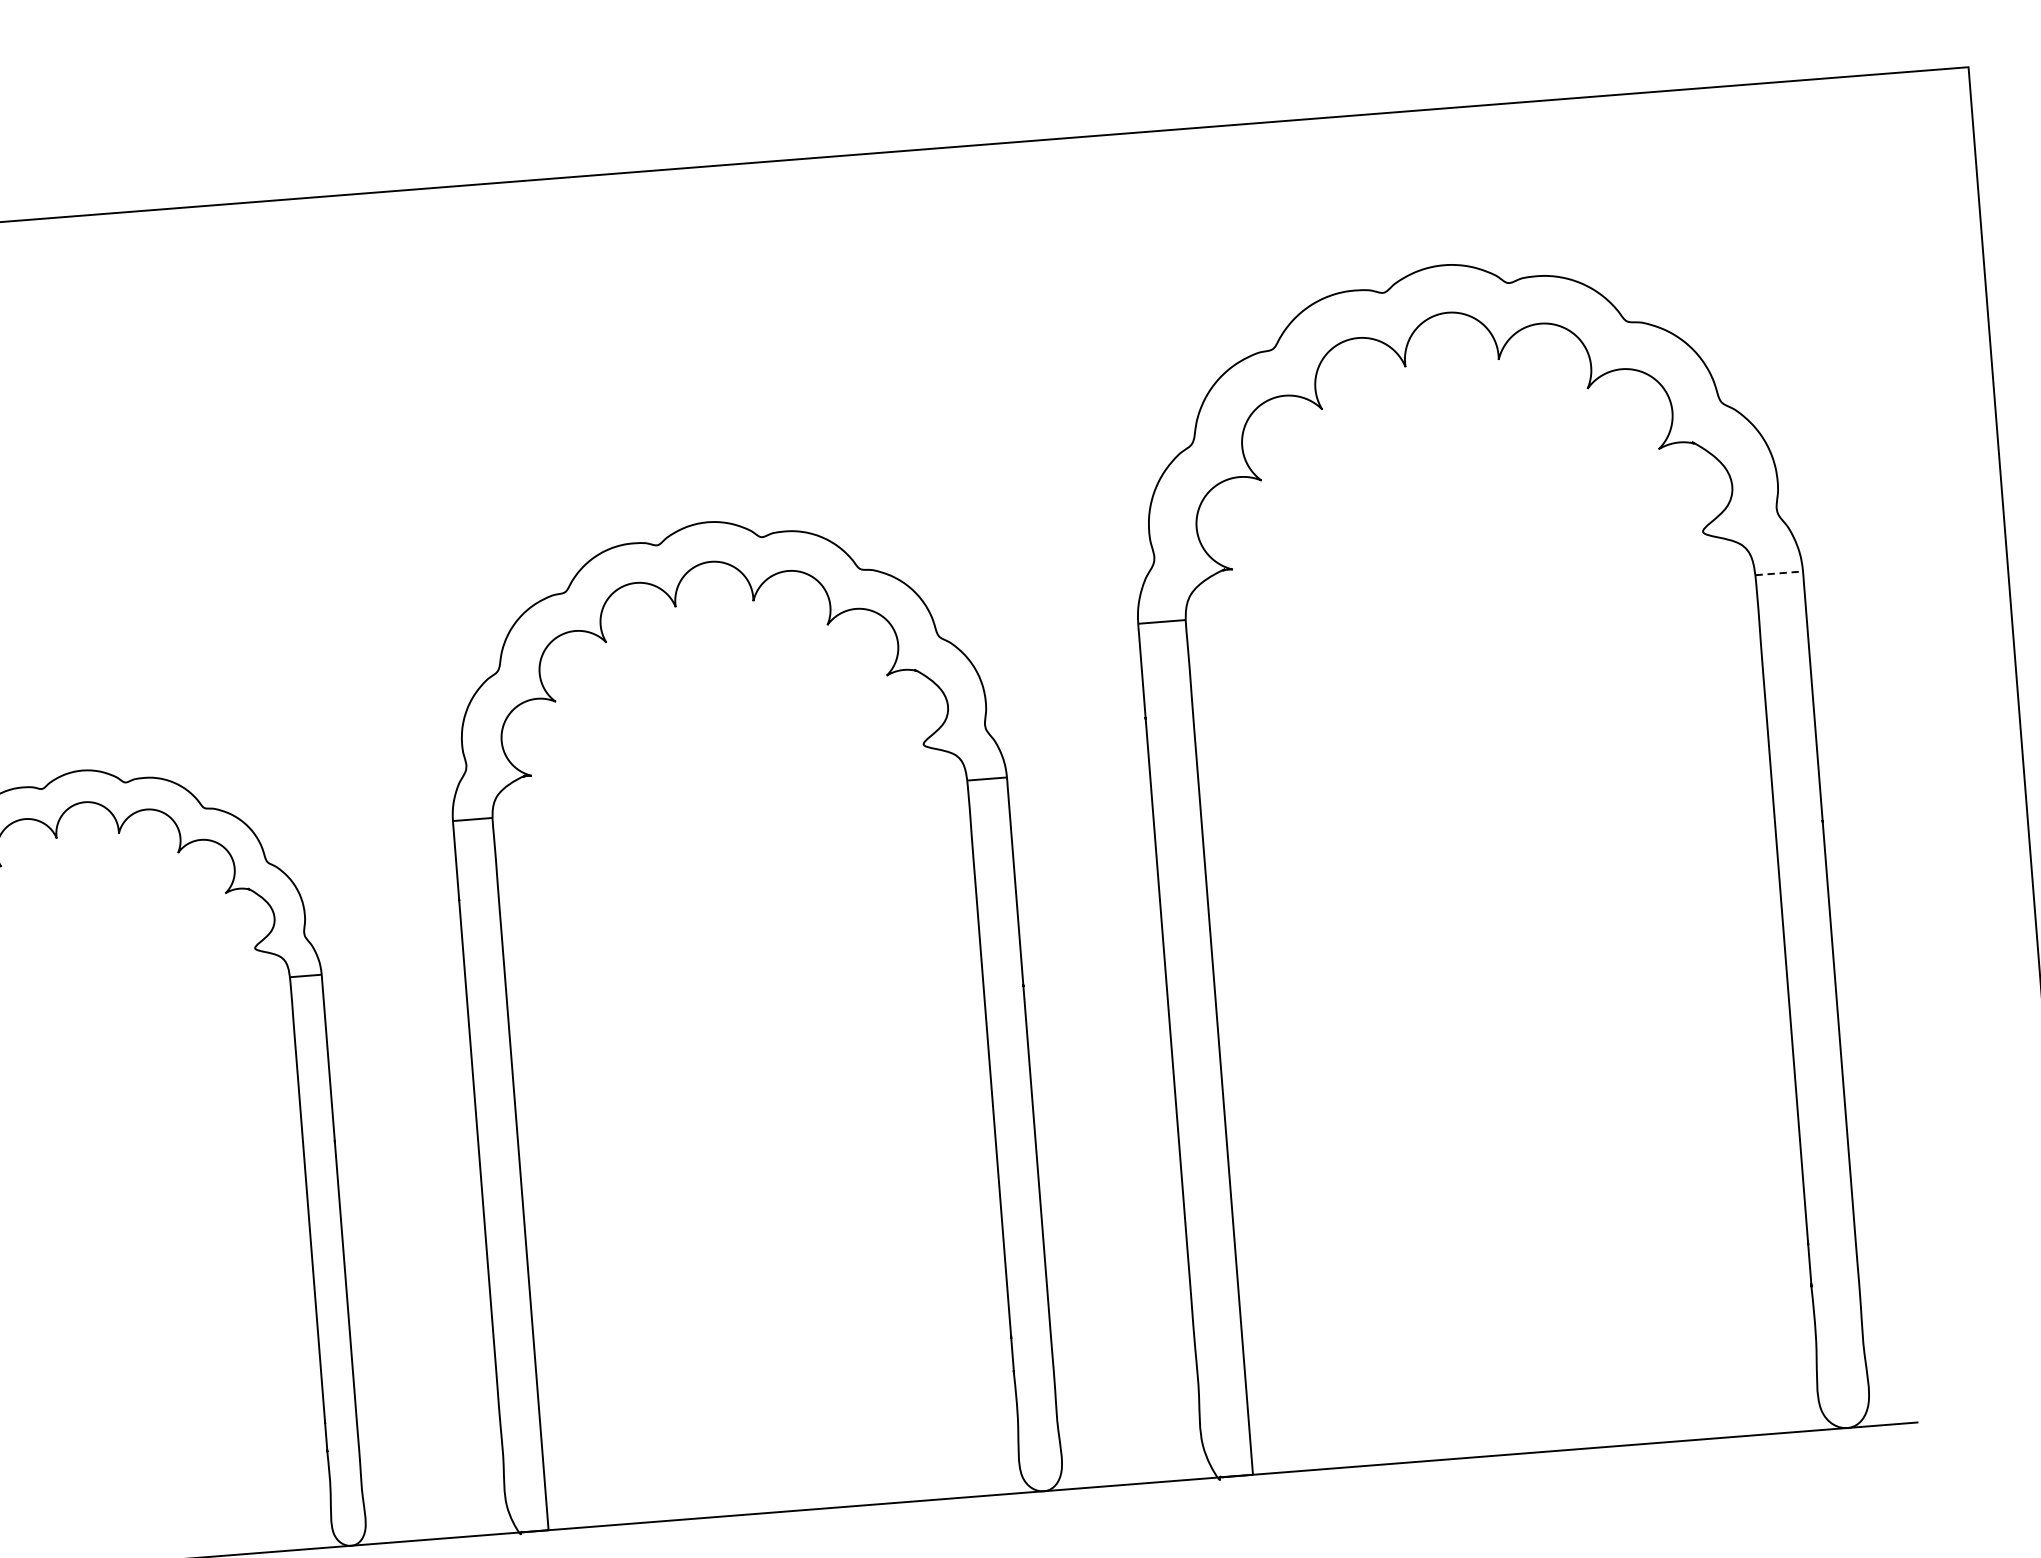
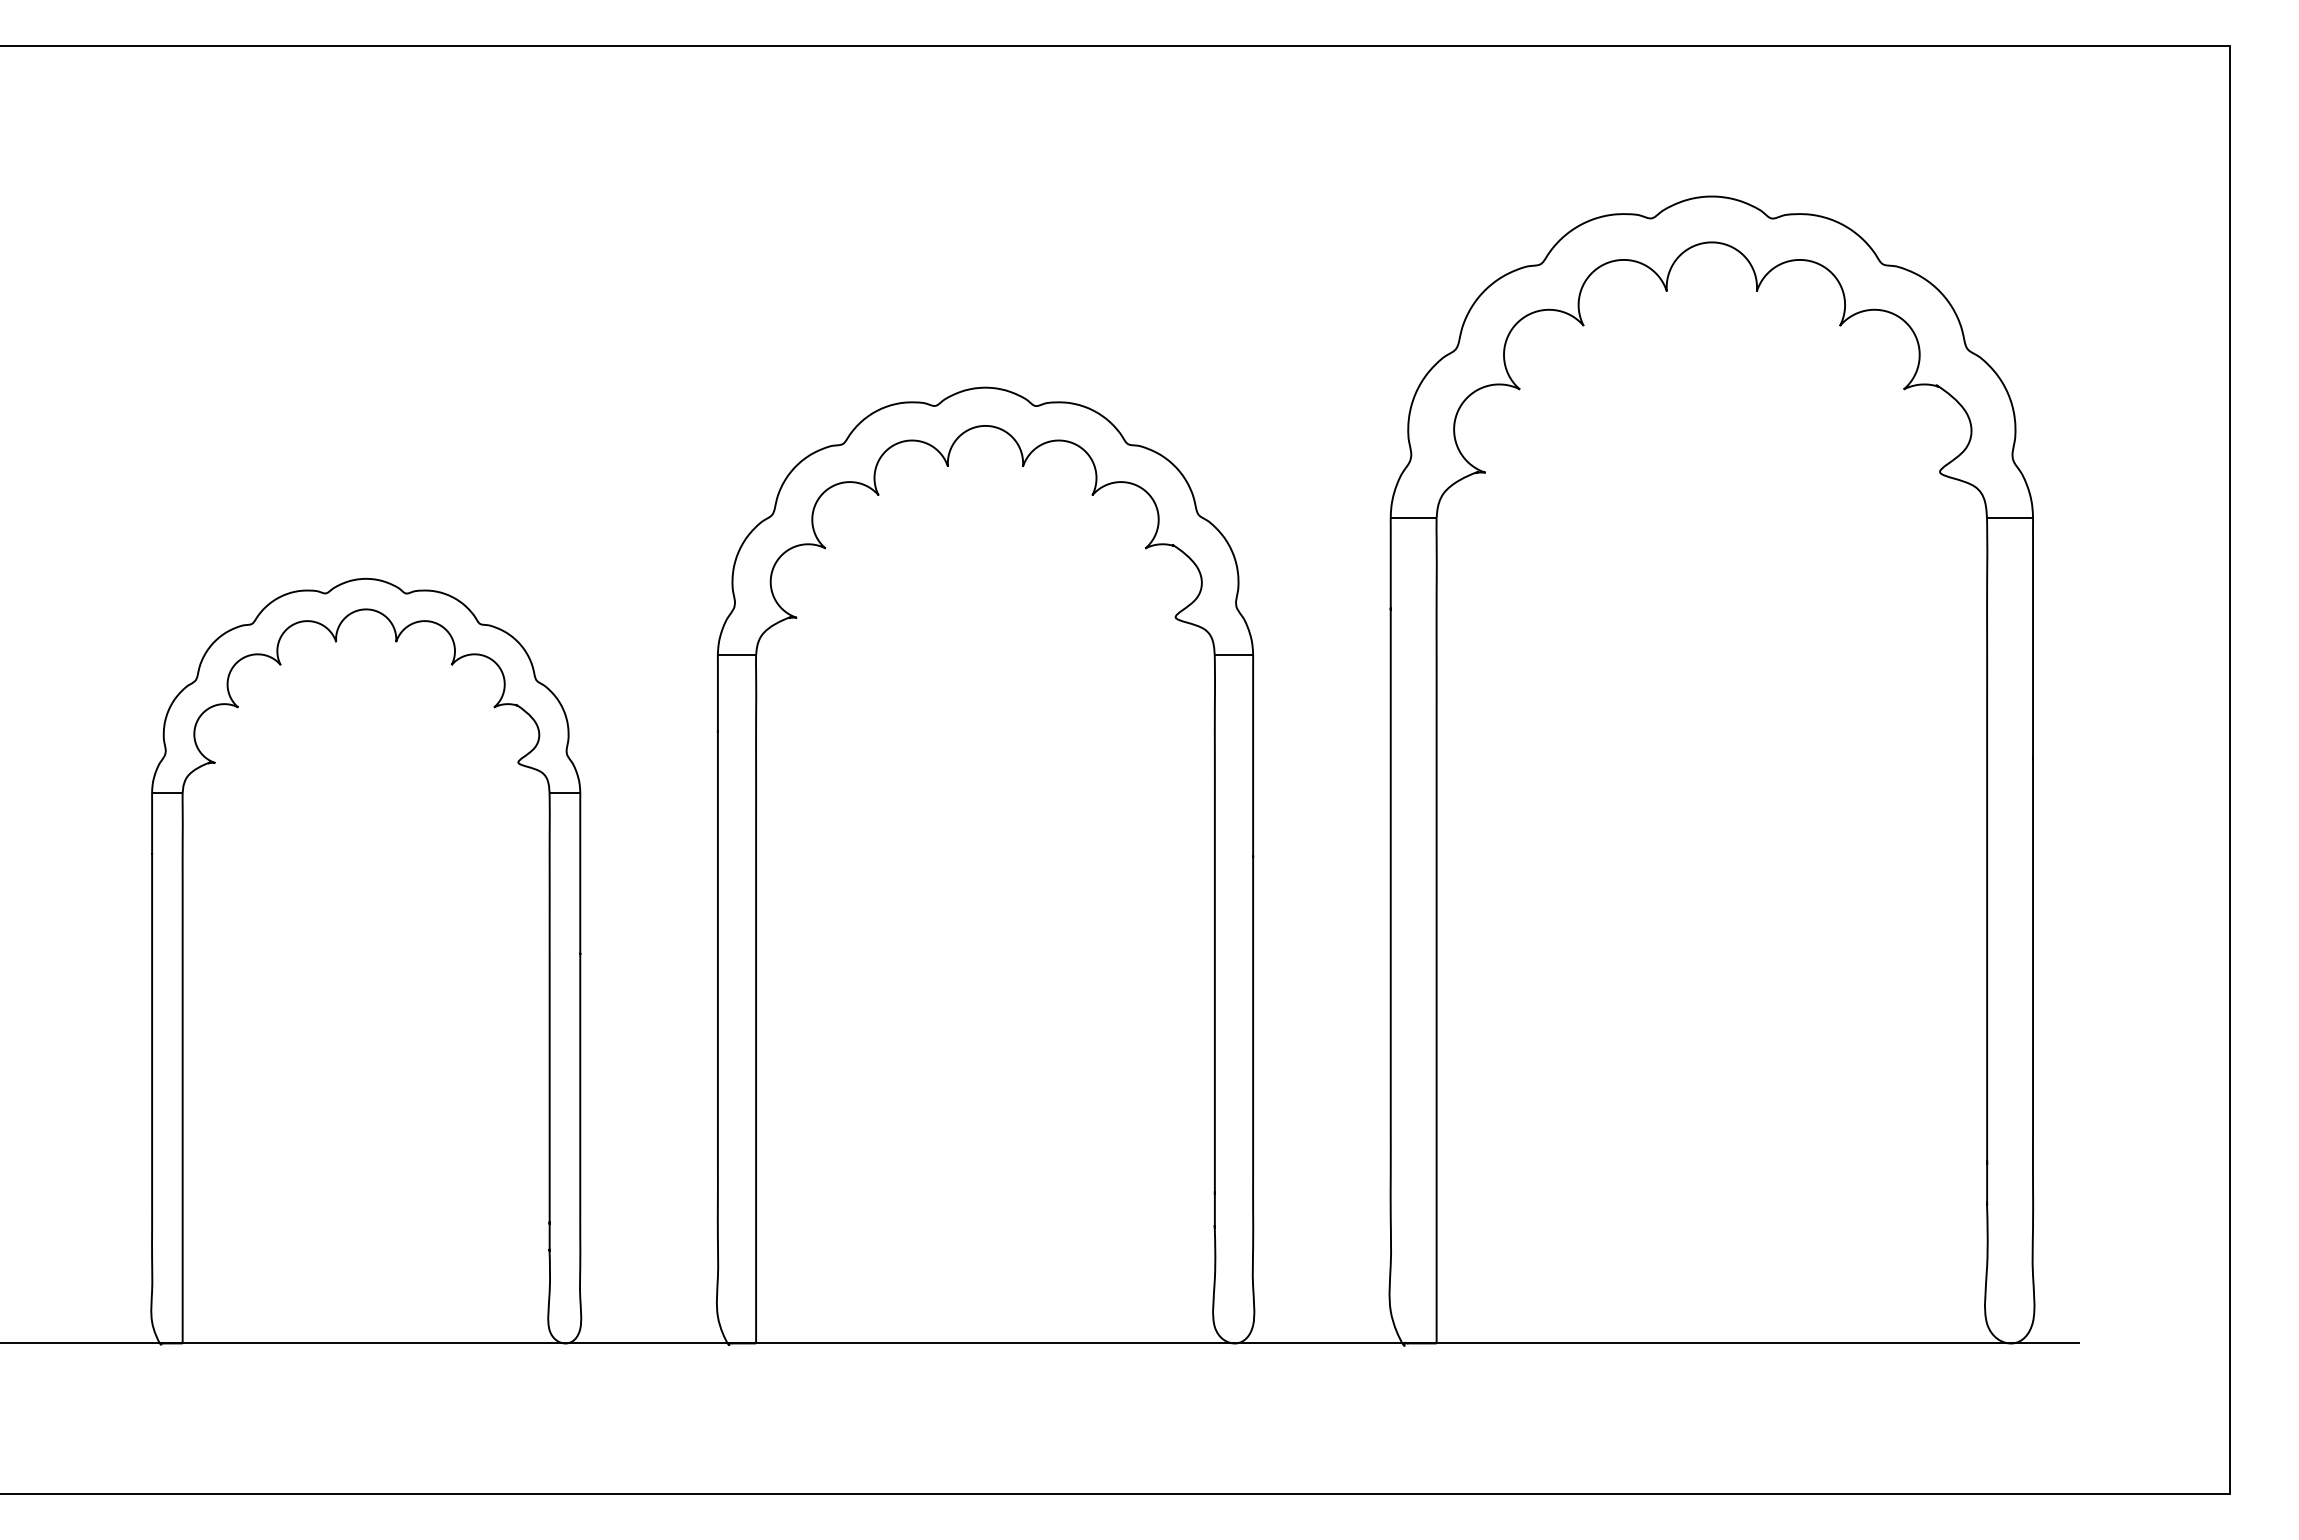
line: (1779, 573) -> (2010, 517), dashed -> solid

